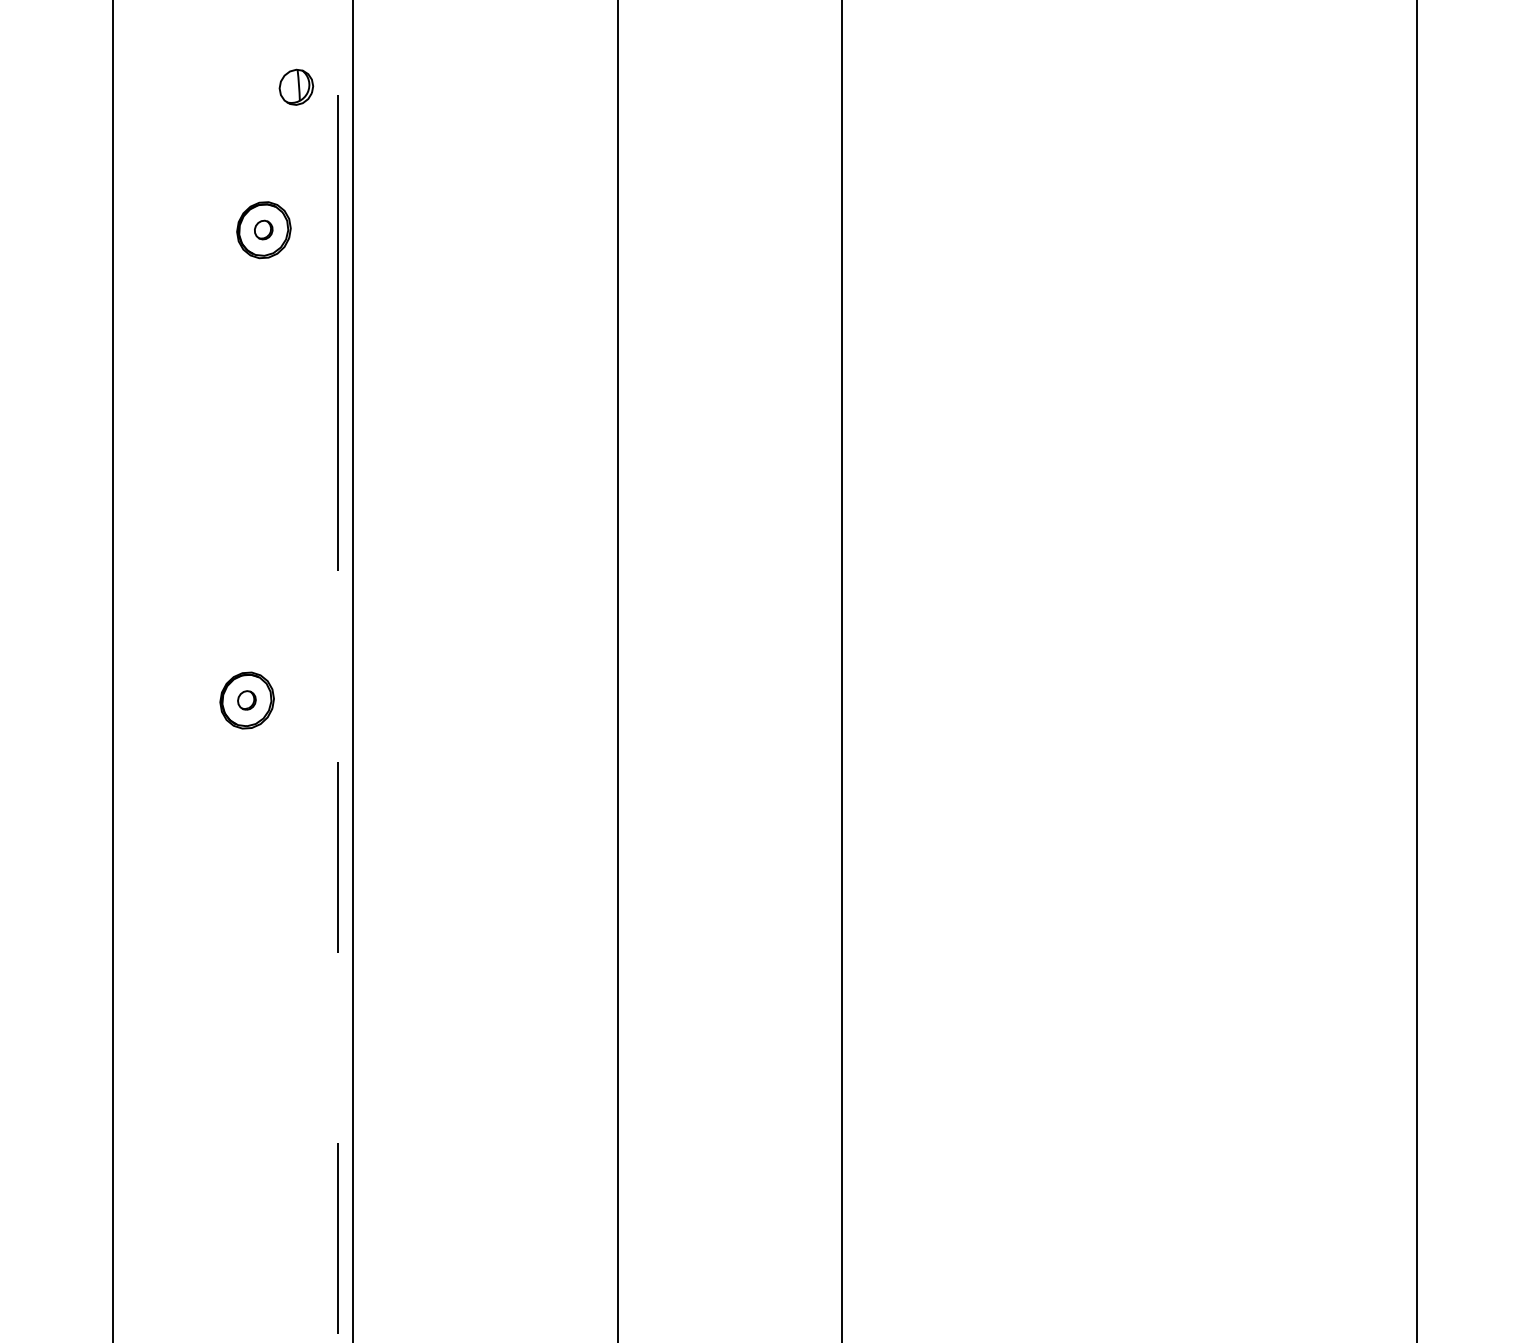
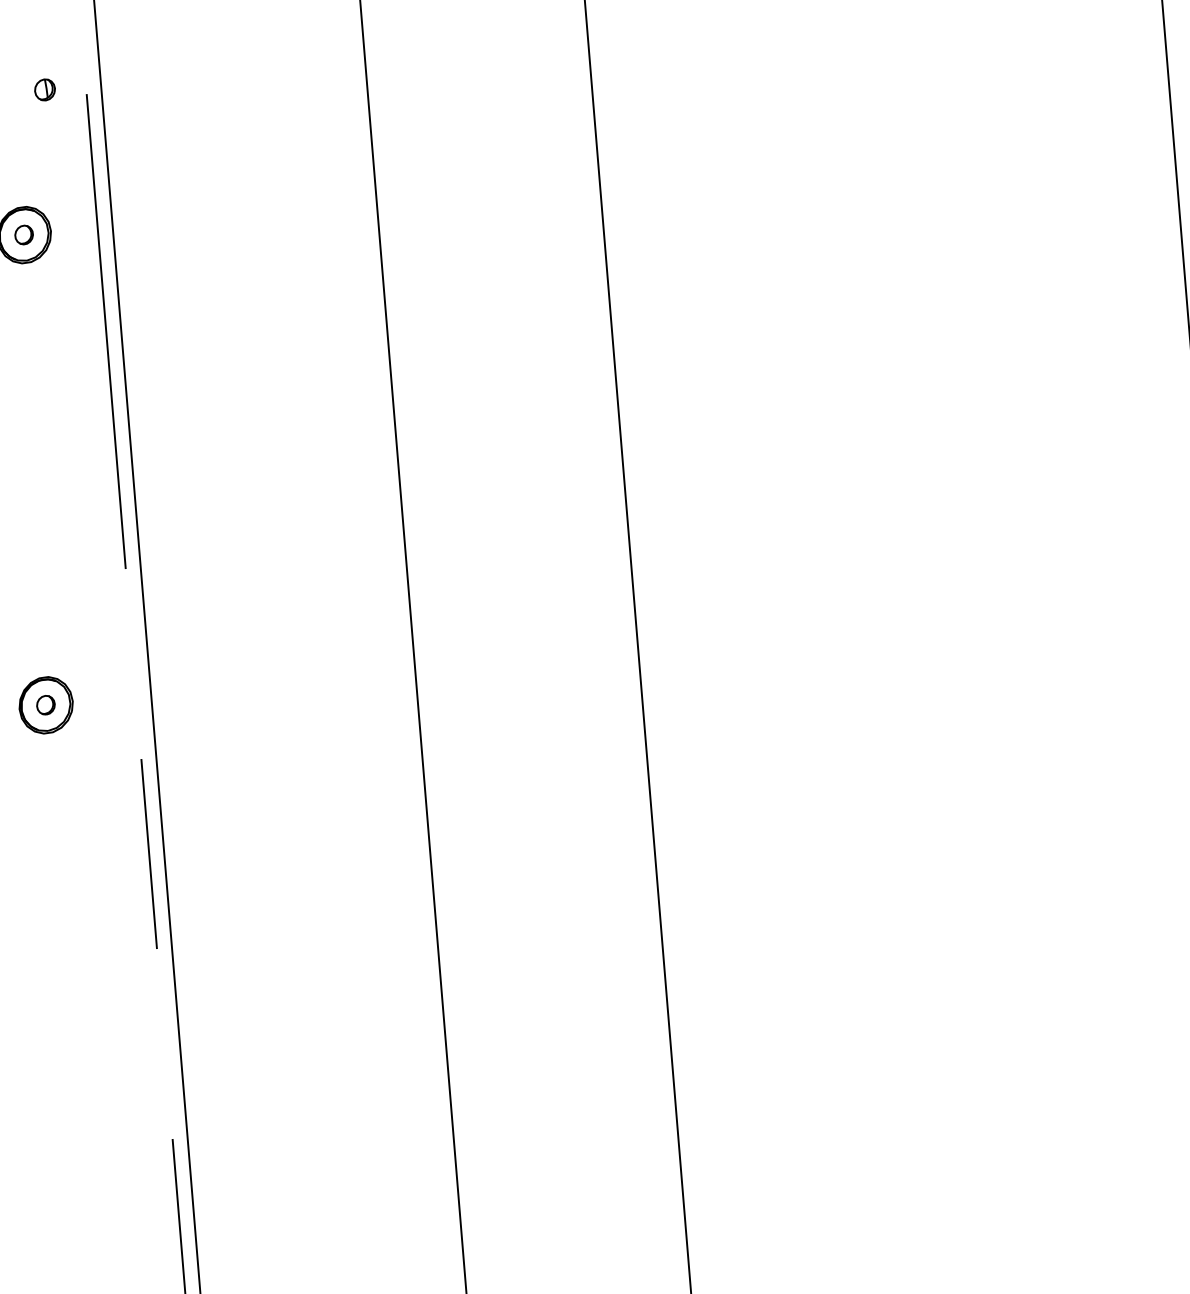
part: (296, 86) -> (45, 89), size x0.6

